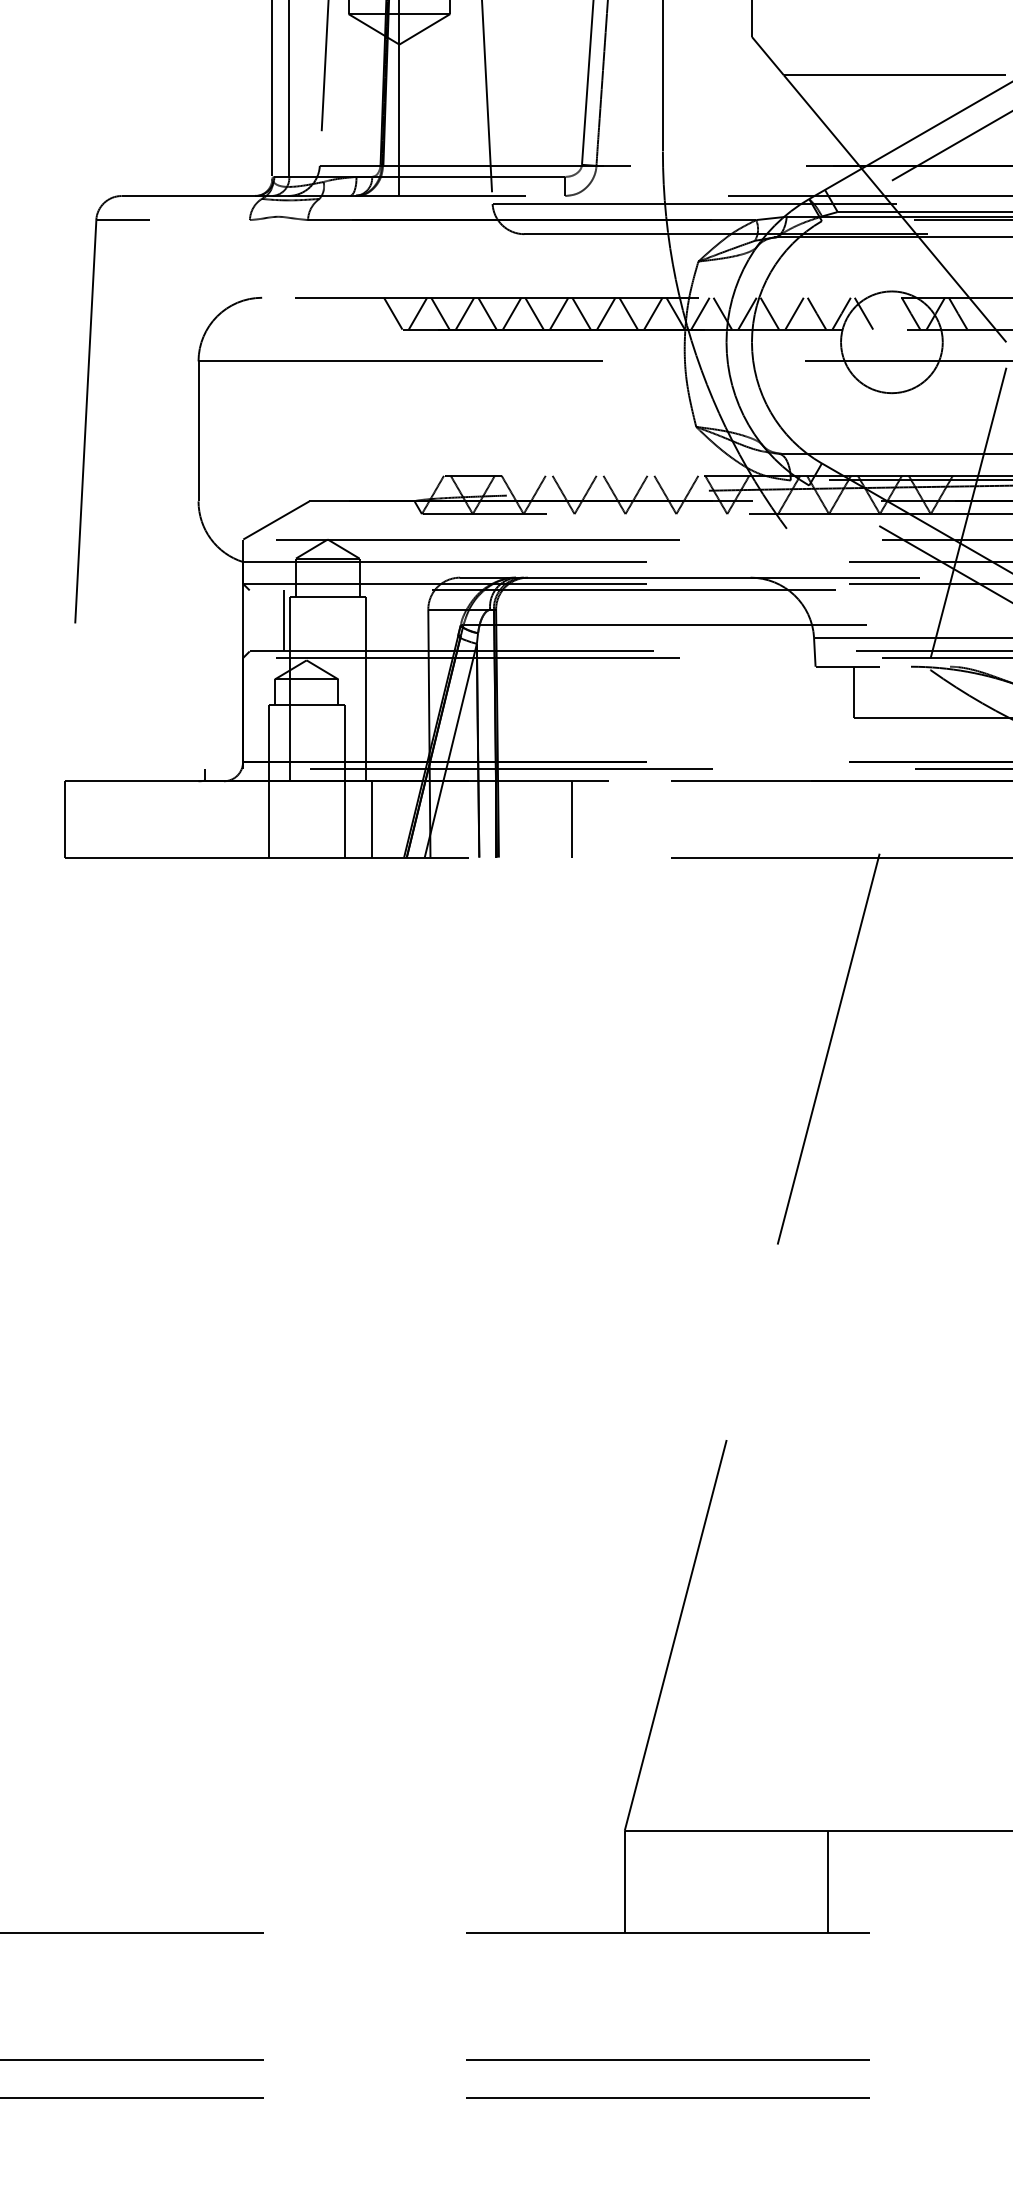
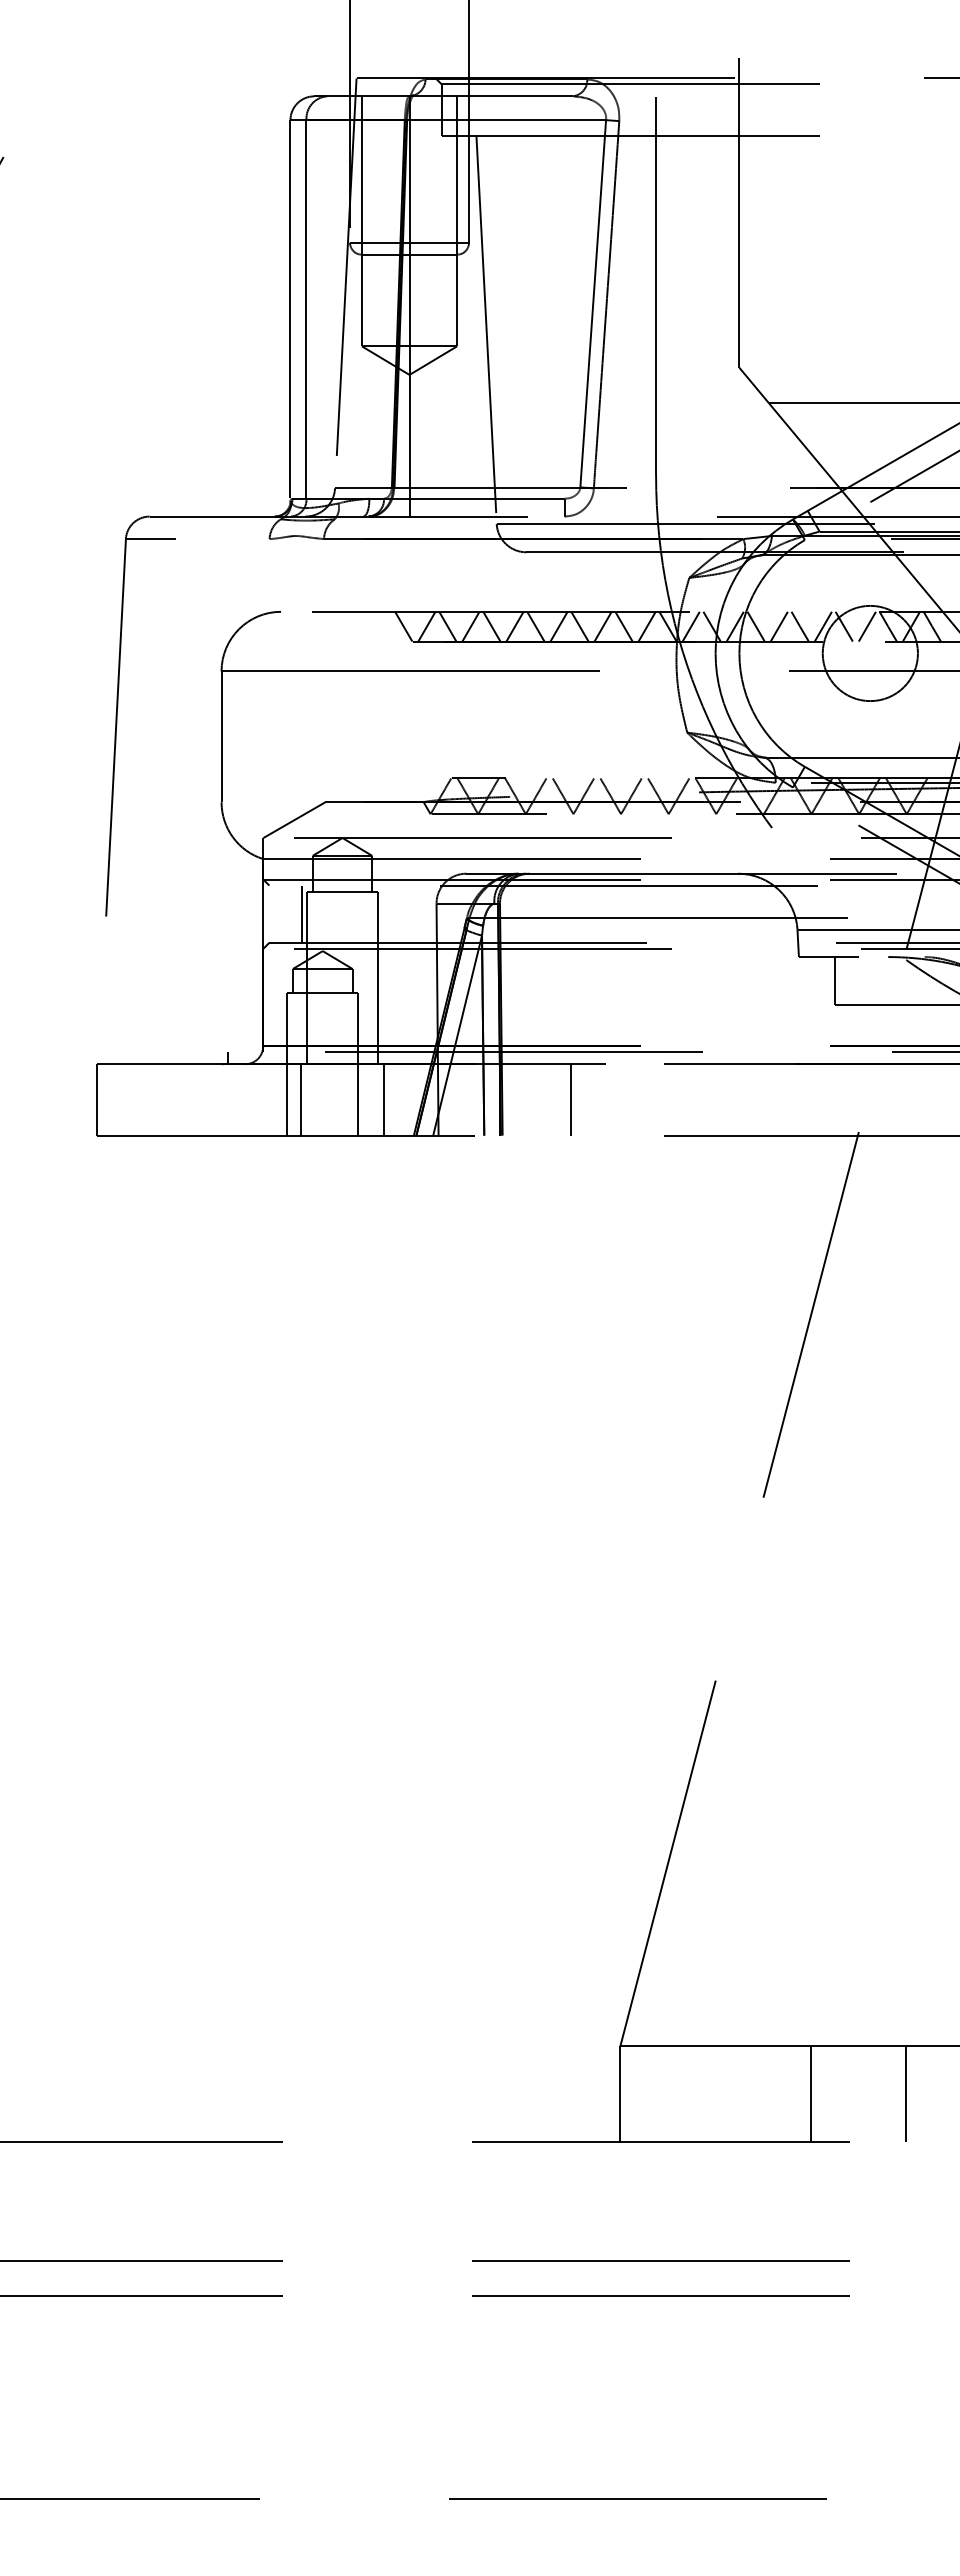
line: (887, 313) -> (866, 626), added
line: (282, 818) -> (300, 1099), added
line: (930, 1881) -> (906, 2093), added

